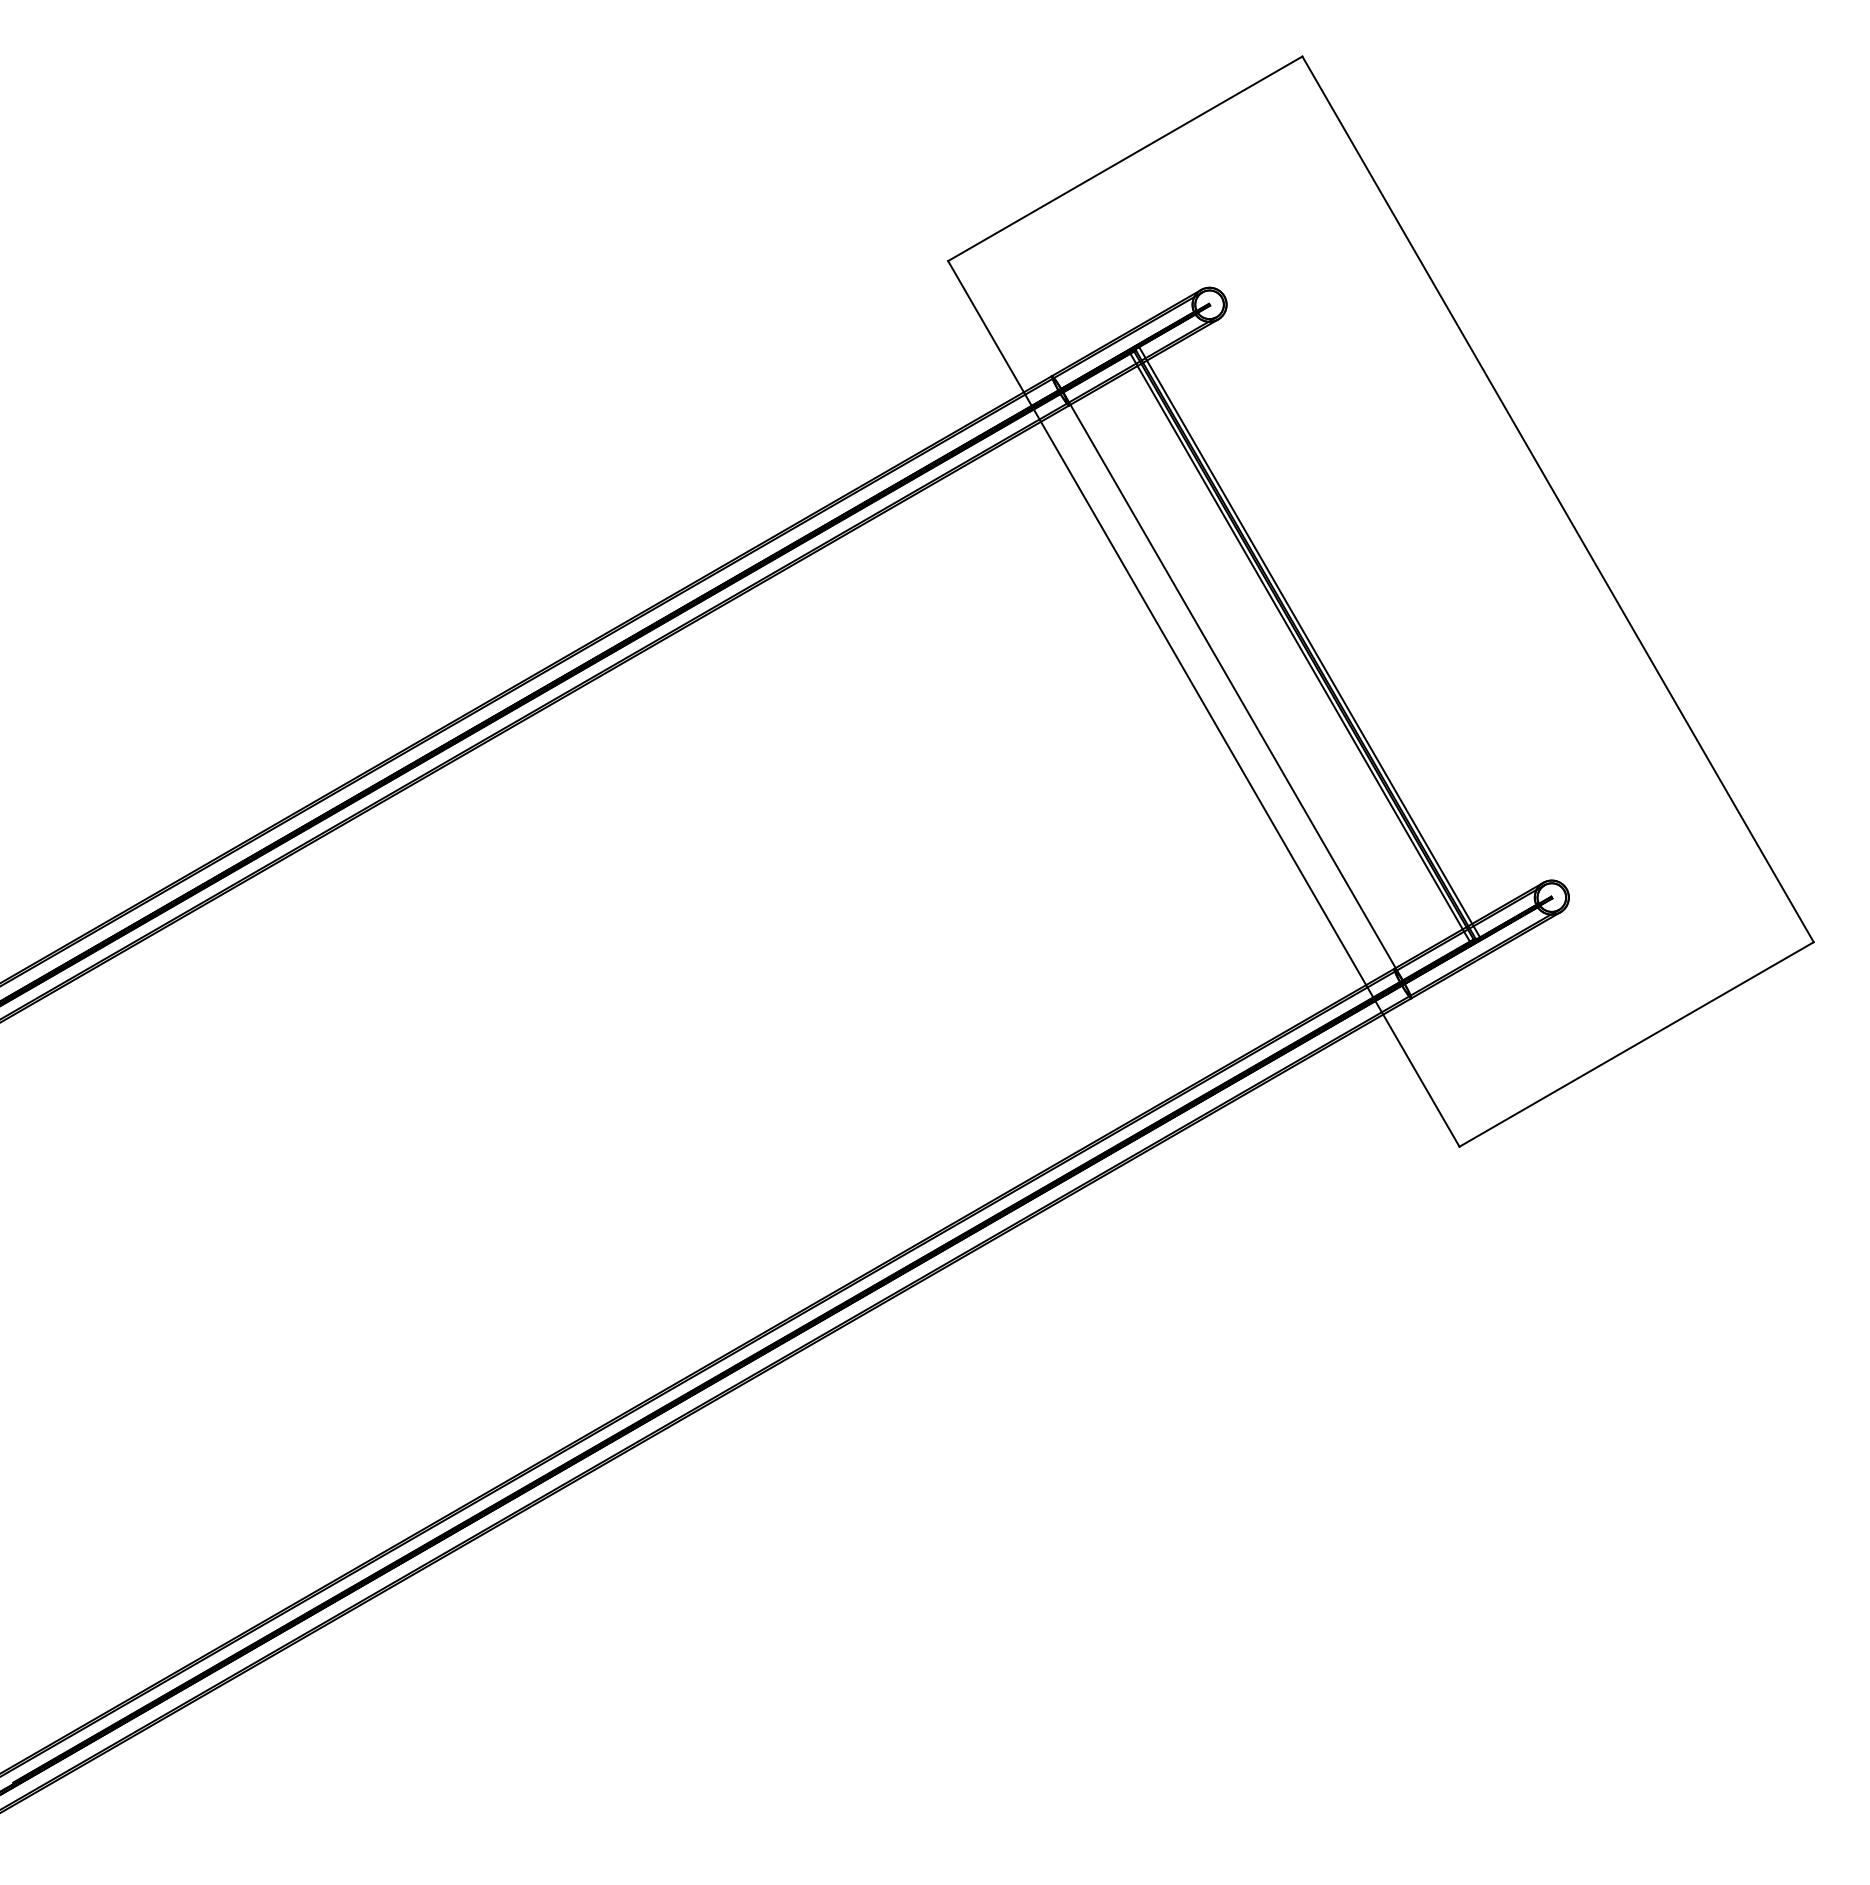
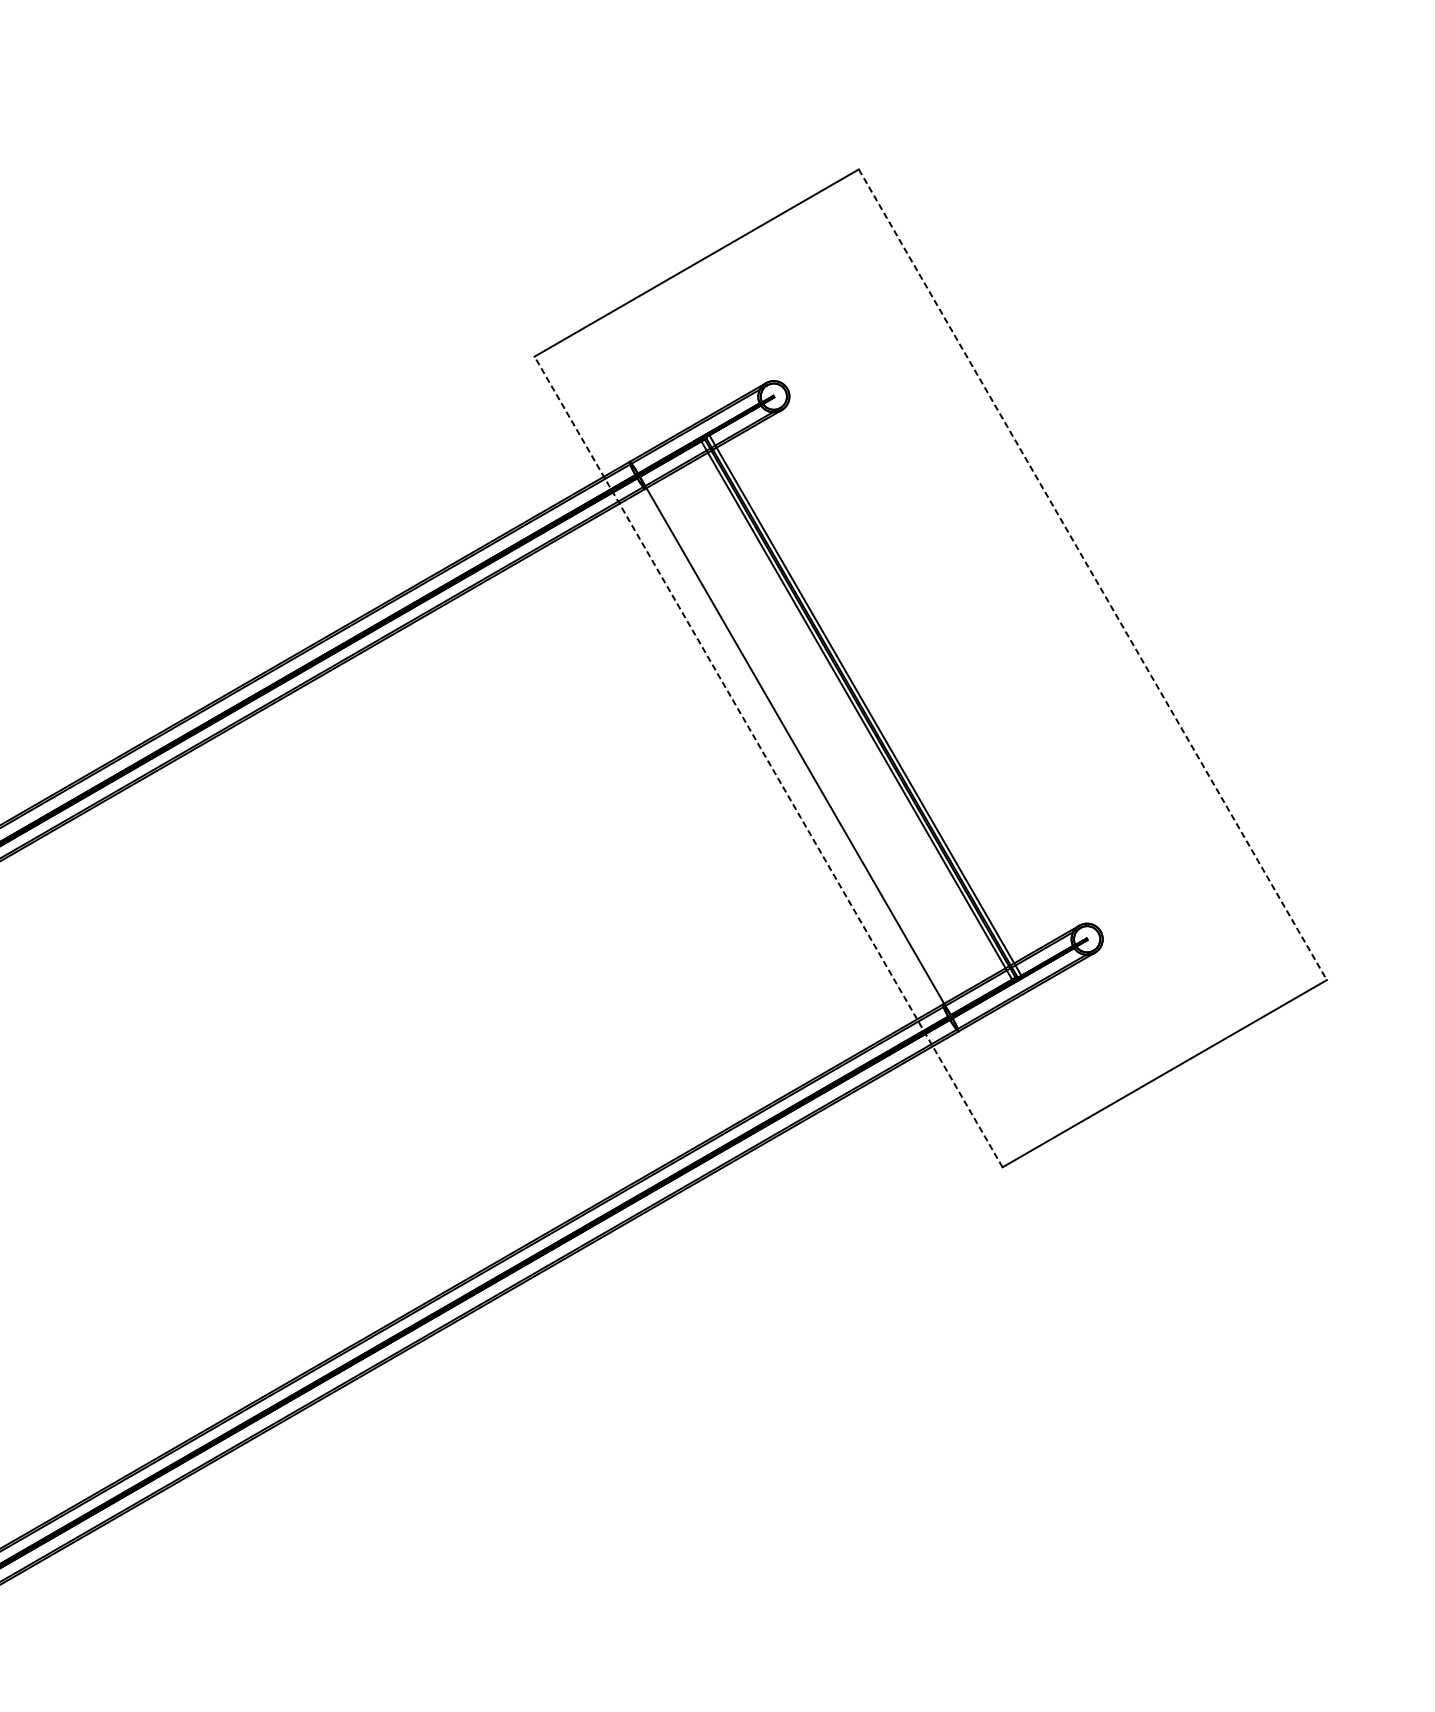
line: (1558, 499) -> (1093, 574), solid -> dashed
line: (1203, 703) -> (768, 761), solid -> dashed

